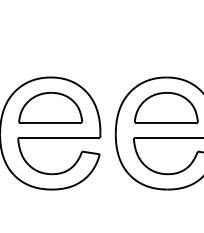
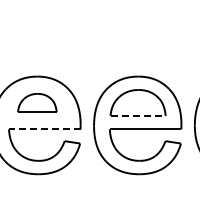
part: (50, 107) -> (37, 102), size x0.7
line: (166, 122) -> (138, 115), solid -> dashed
line: (58, 138) -> (44, 129), solid -> dashed

